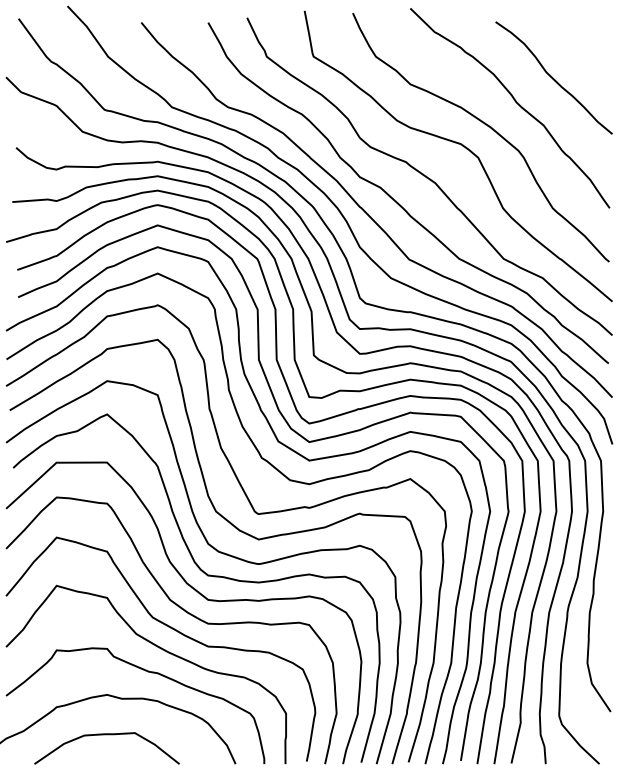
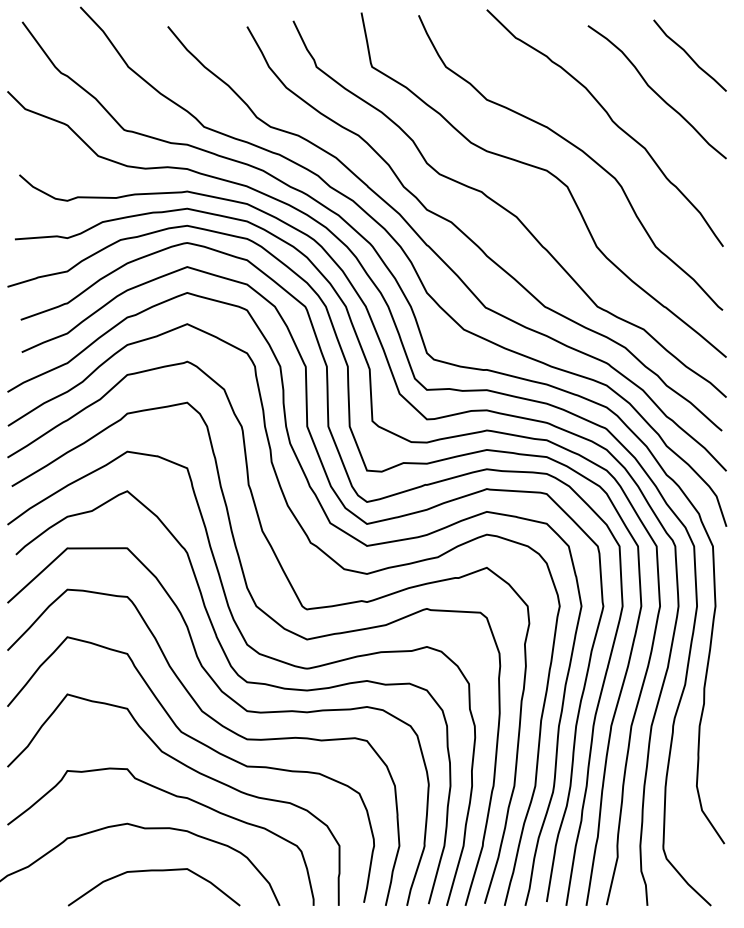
curve: (581, 47) -> (689, 55), added
curve: (106, 735) -> (153, 871), moved

